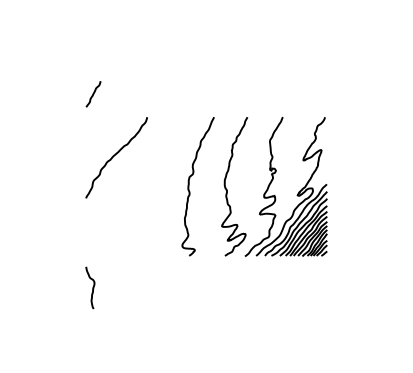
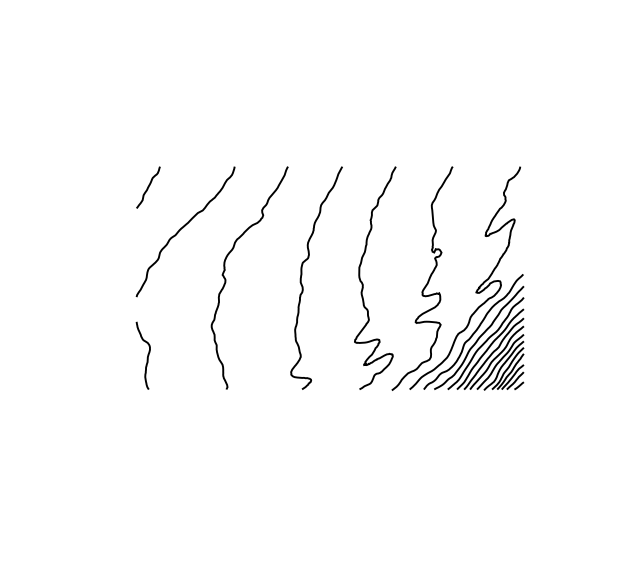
curve: (93, 94) -> (148, 187), moved
curve: (142, 187) -> (227, 279), added
curve: (92, 287) -> (146, 355), moved

